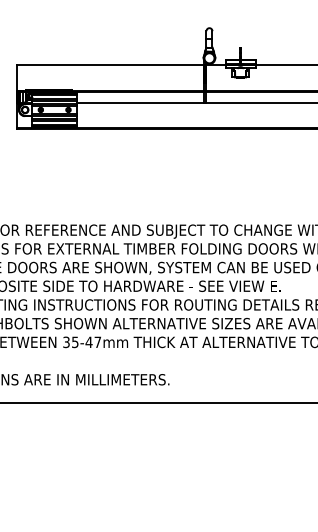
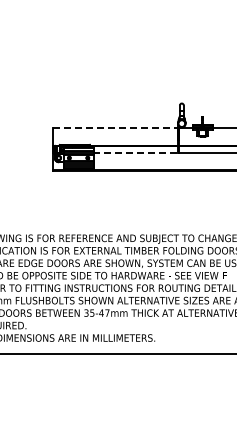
line: (111, 65) -> (116, 128), solid -> dashed
line: (141, 103) -> (136, 153), solid -> dashed

